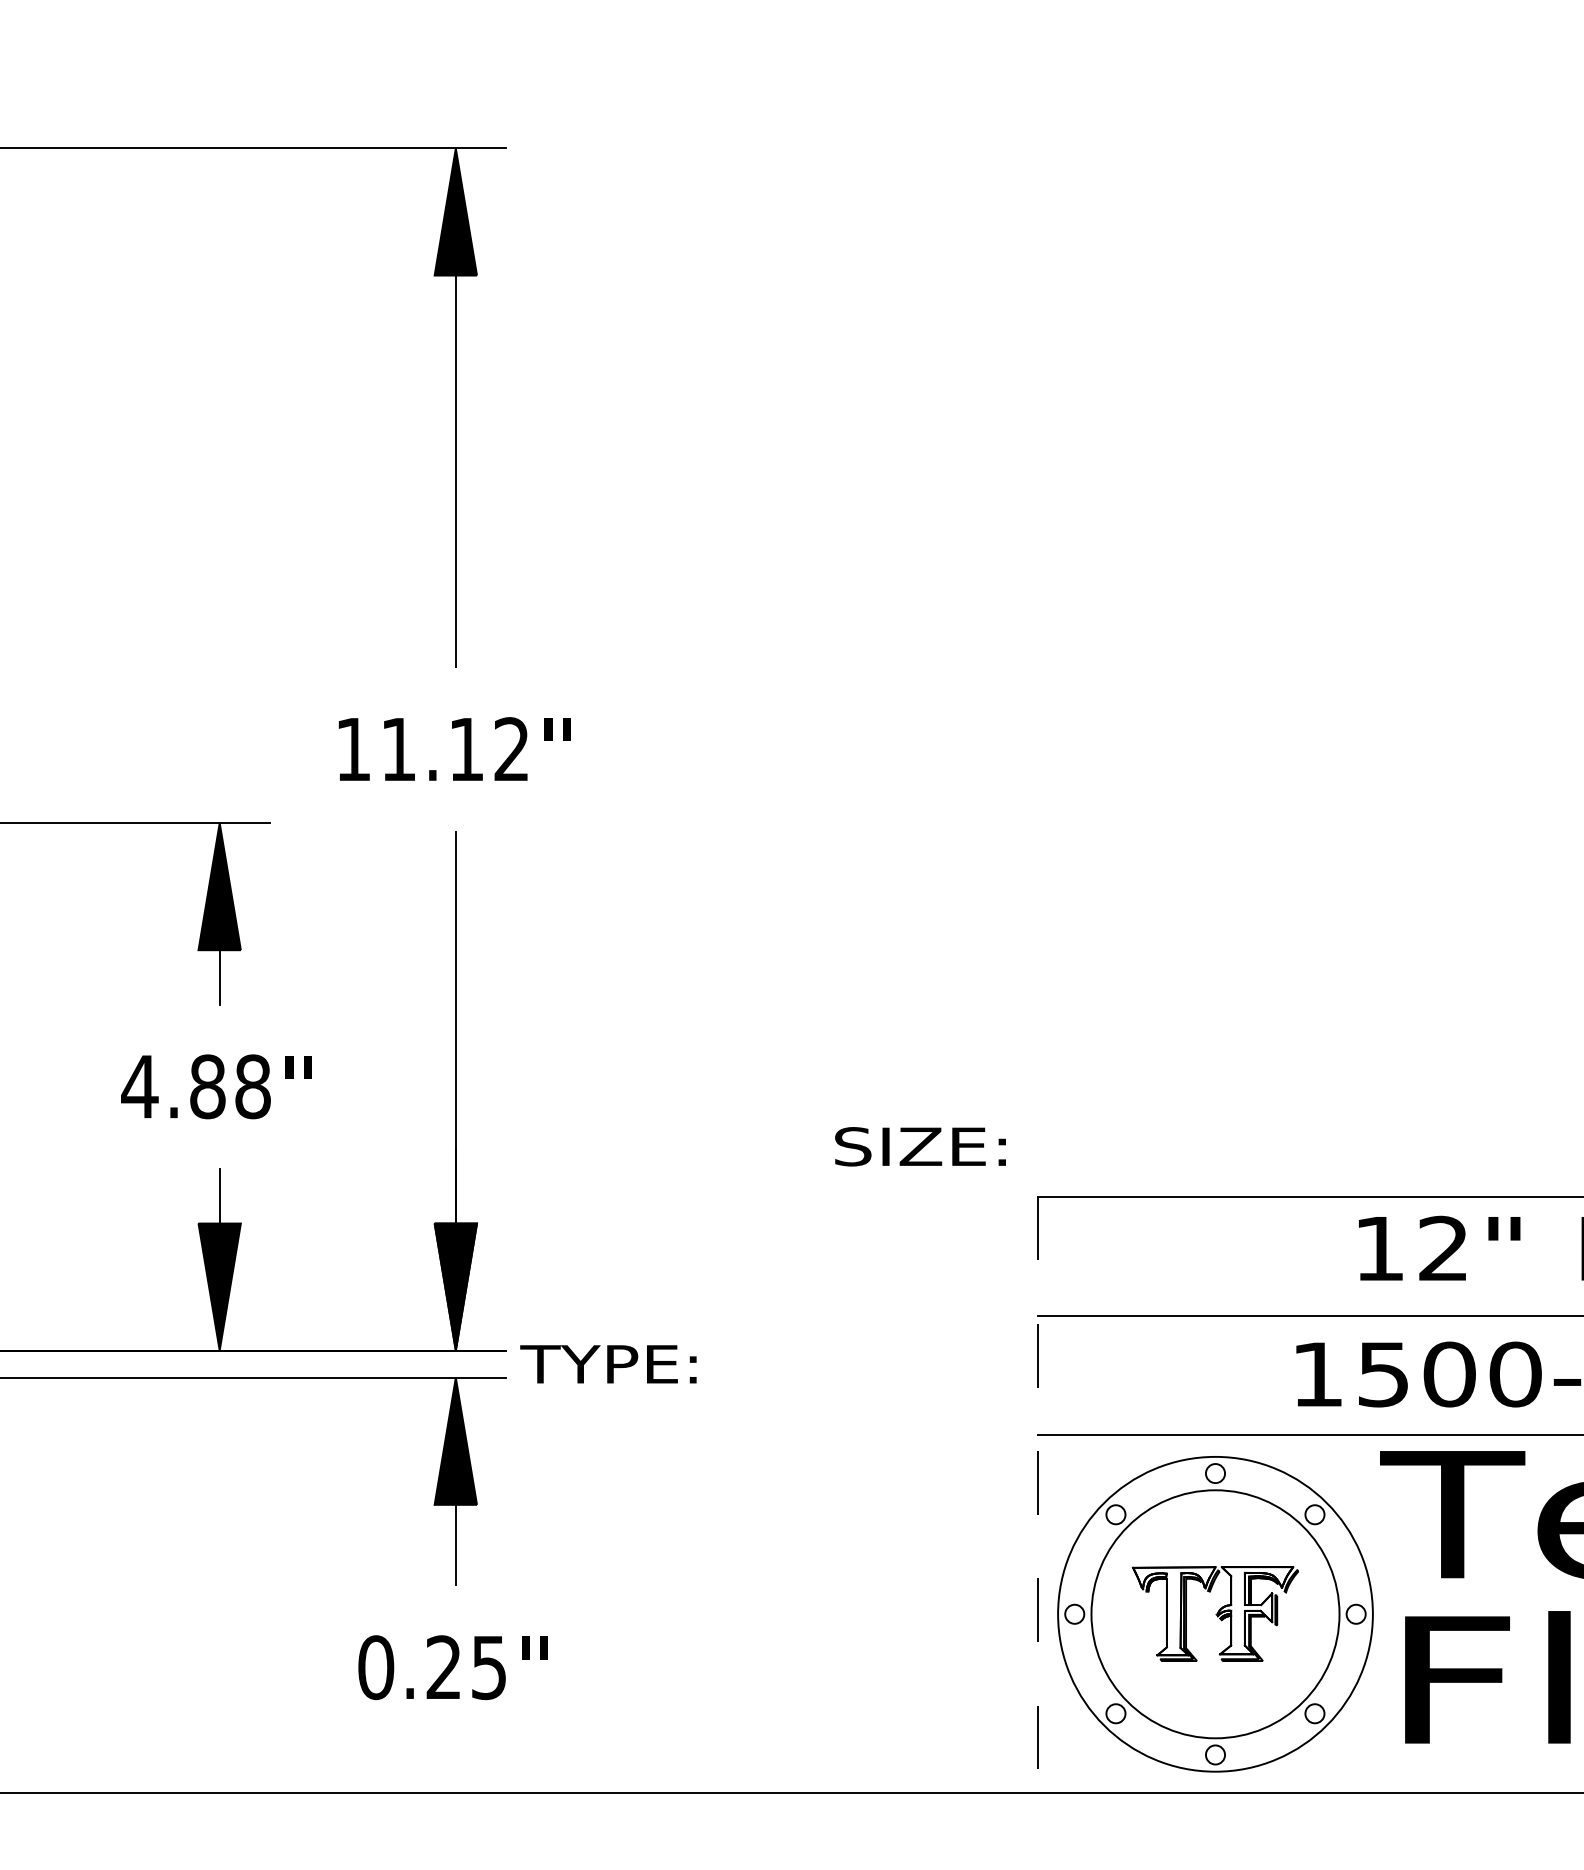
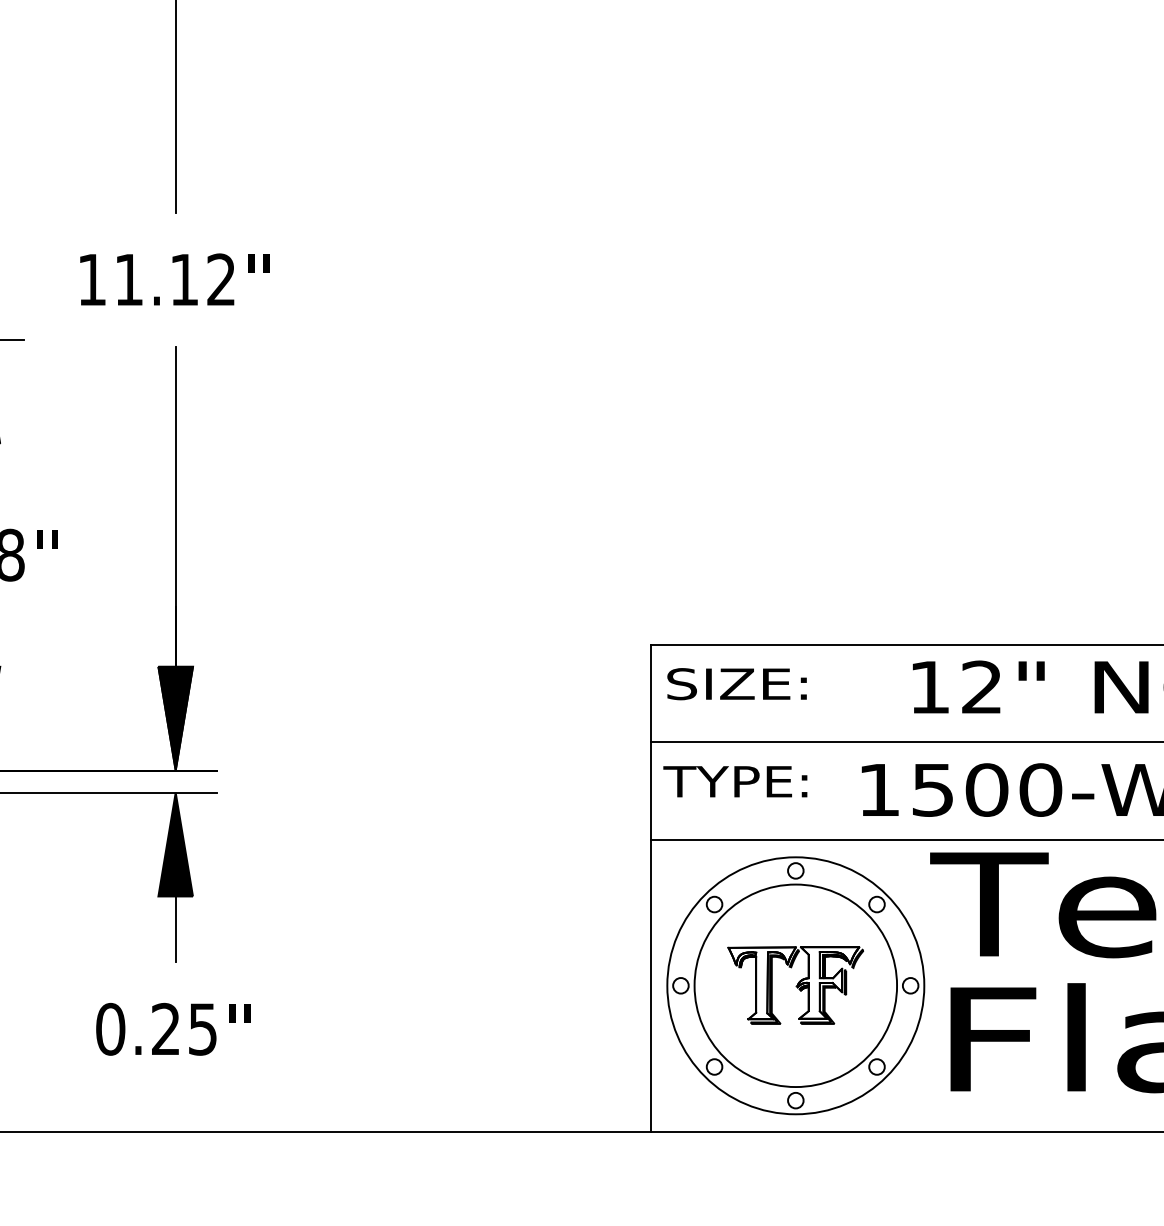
text: (920, 1146) -> (737, 683), moved
text: (608, 1364) -> (735, 781), moved
line: (1037, 1495) -> (650, 888), dashed -> solid

